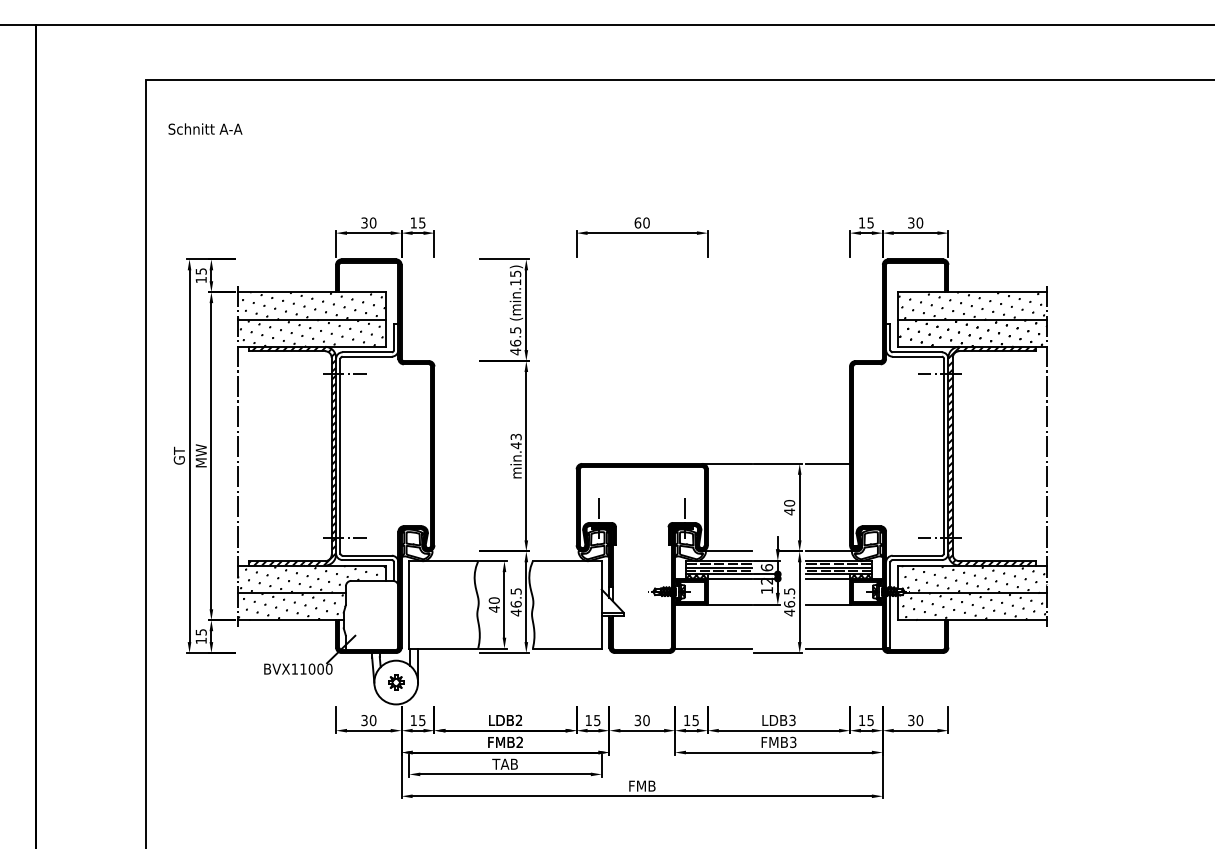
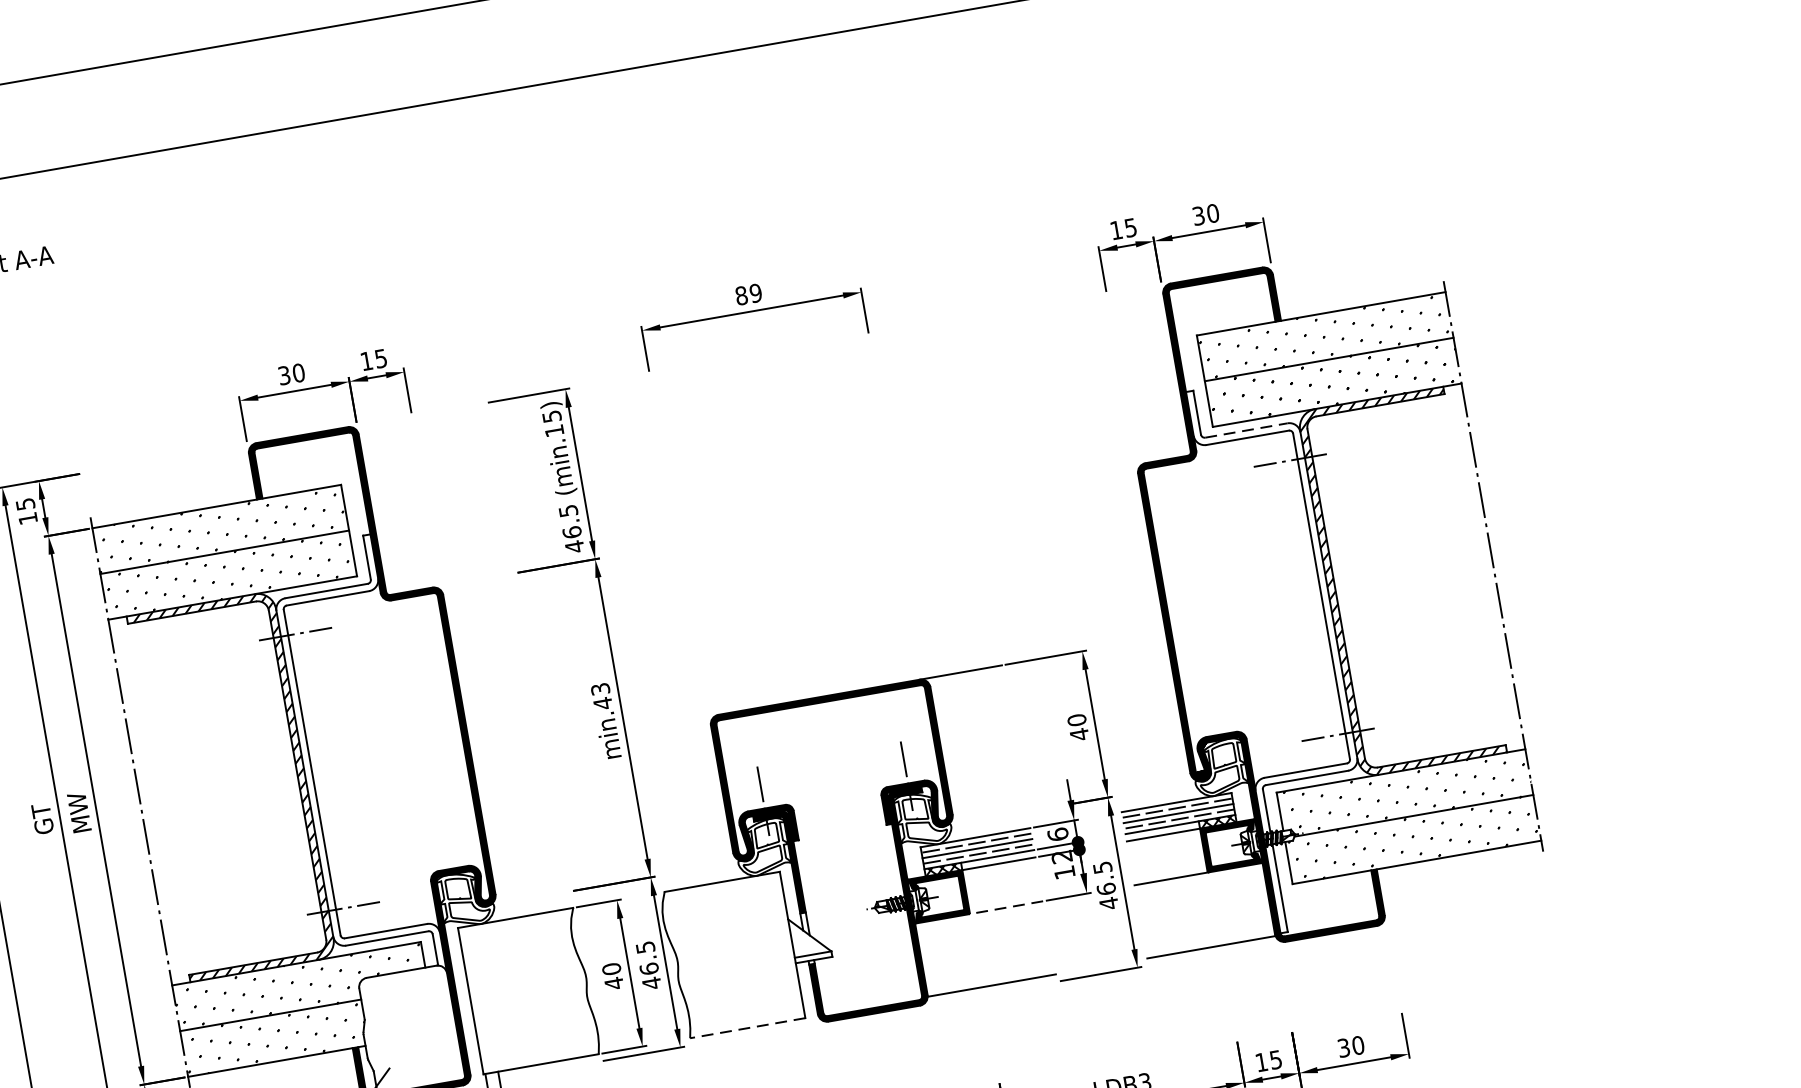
text: (641, 222) -> (747, 293), 60 -> 89
line: (917, 352) -> (1246, 430), solid -> dashed
line: (828, 463) -> (1130, 642), removed
line: (726, 551) -> (985, 819), removed
line: (830, 551) -> (1159, 788), removed
line: (728, 604) -> (1004, 907), solid -> dashed
line: (566, 648) -> (746, 1028), solid -> dashed

